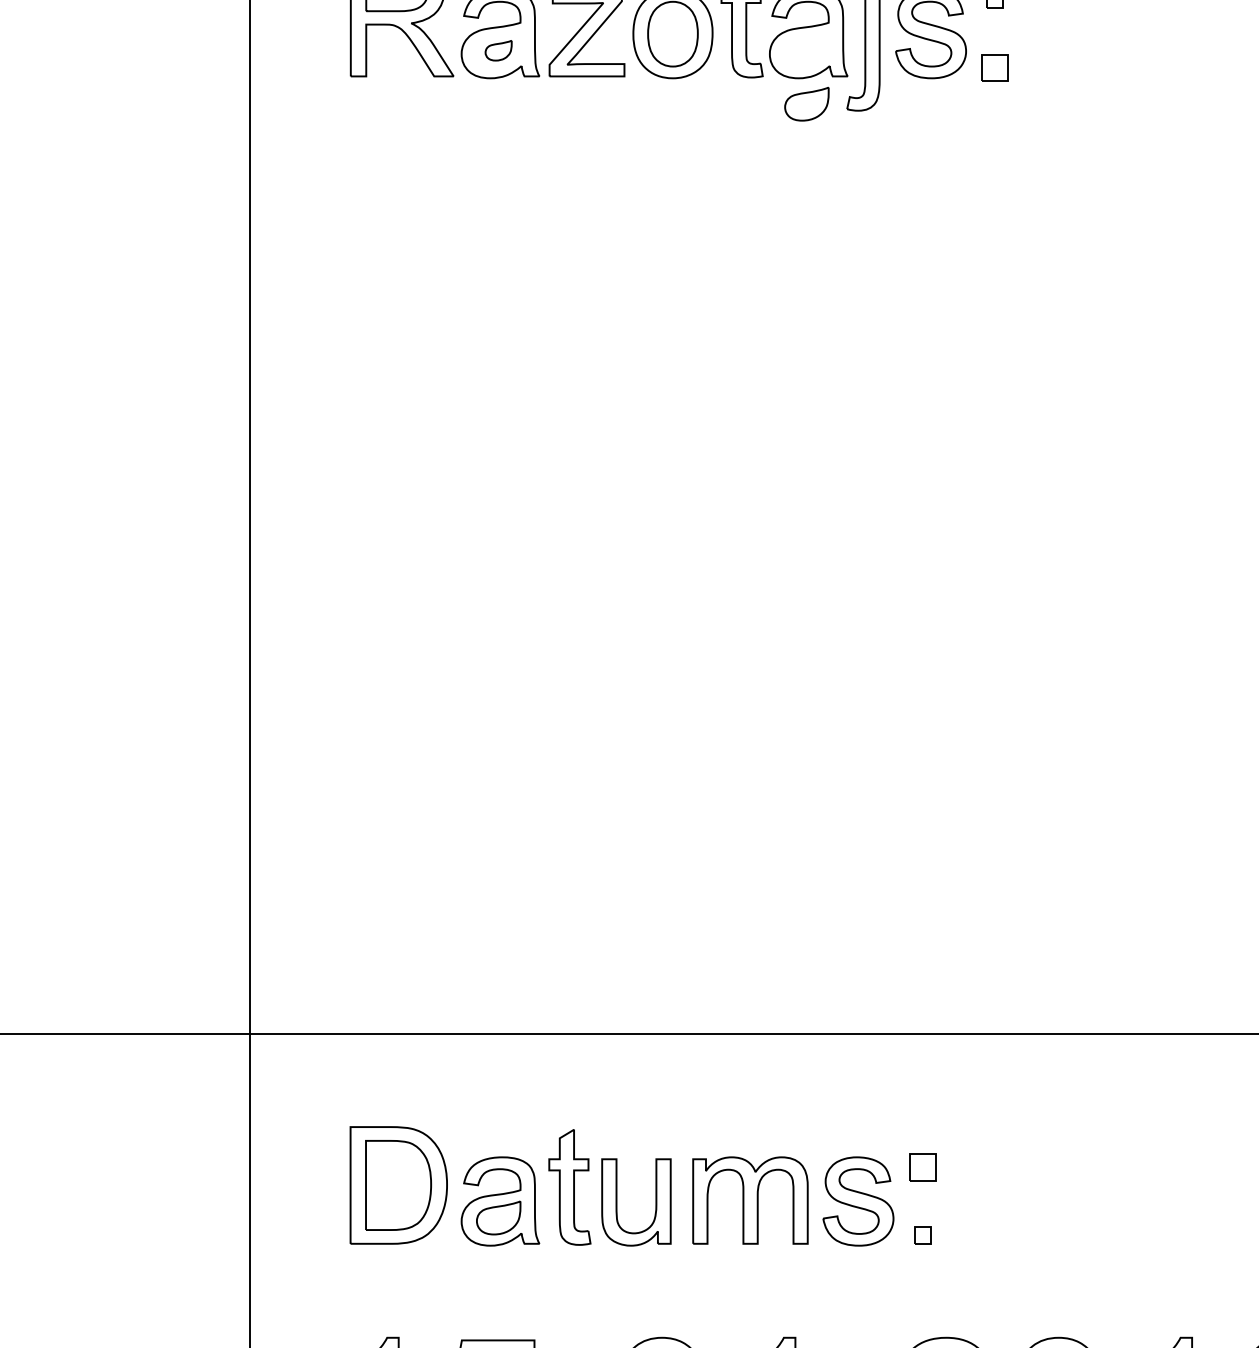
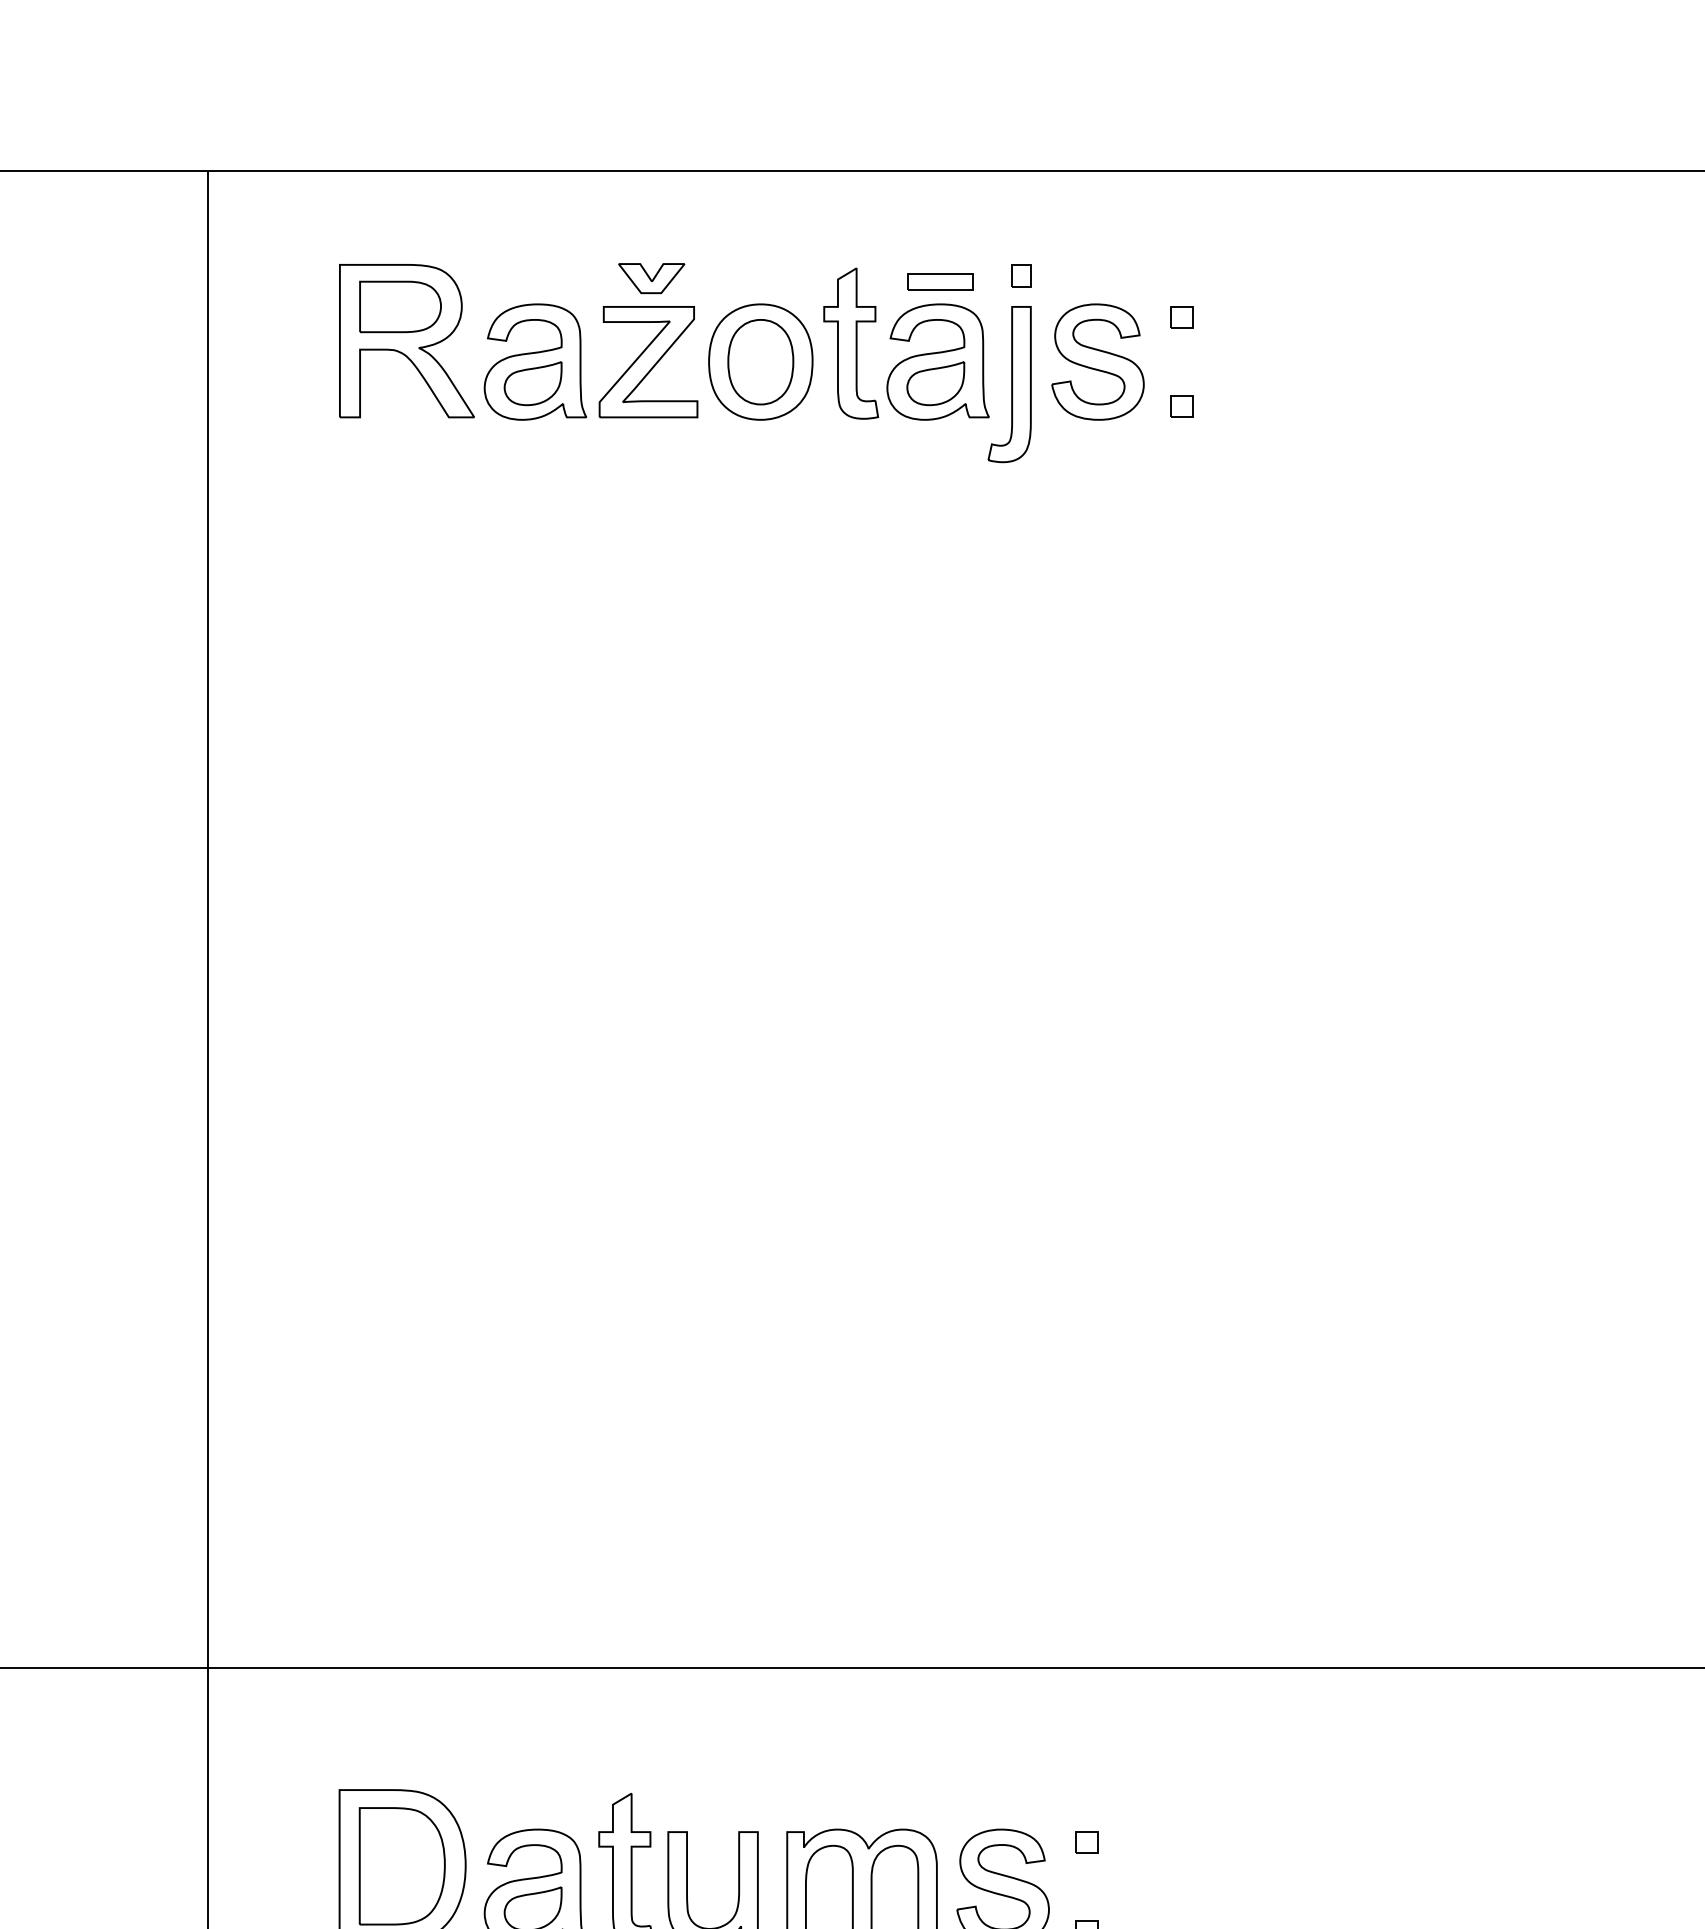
part: (498, 50) -> (532, 383), size x1.67
part: (994, 68) -> (1181, 406), size x0.62
part: (806, 104) -> (935, 383), moved
part: (922, 1167) -> (1086, 1842), size x0.62

